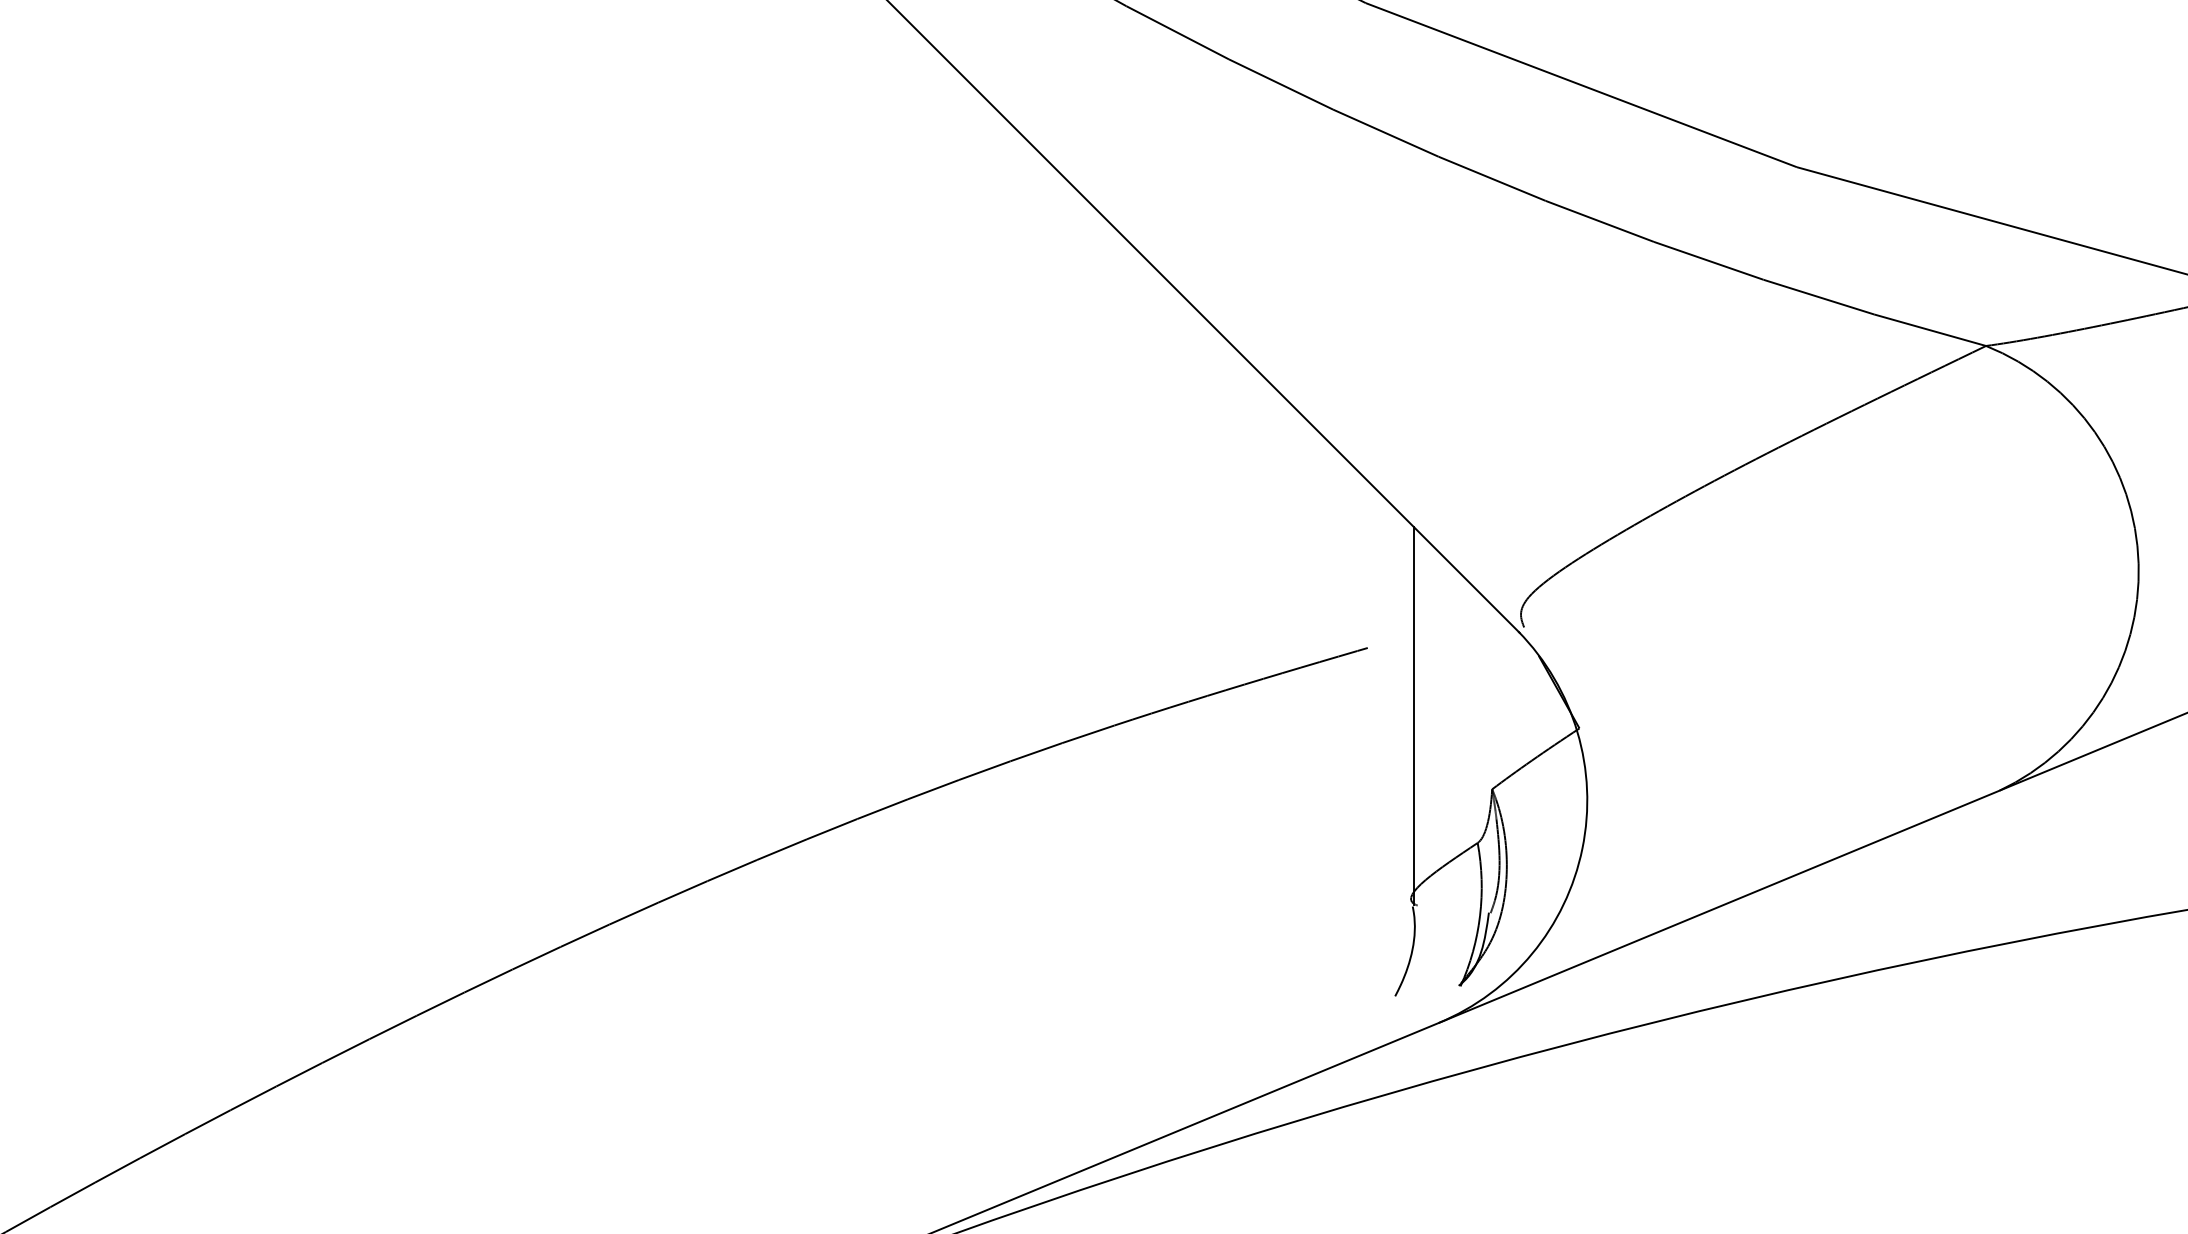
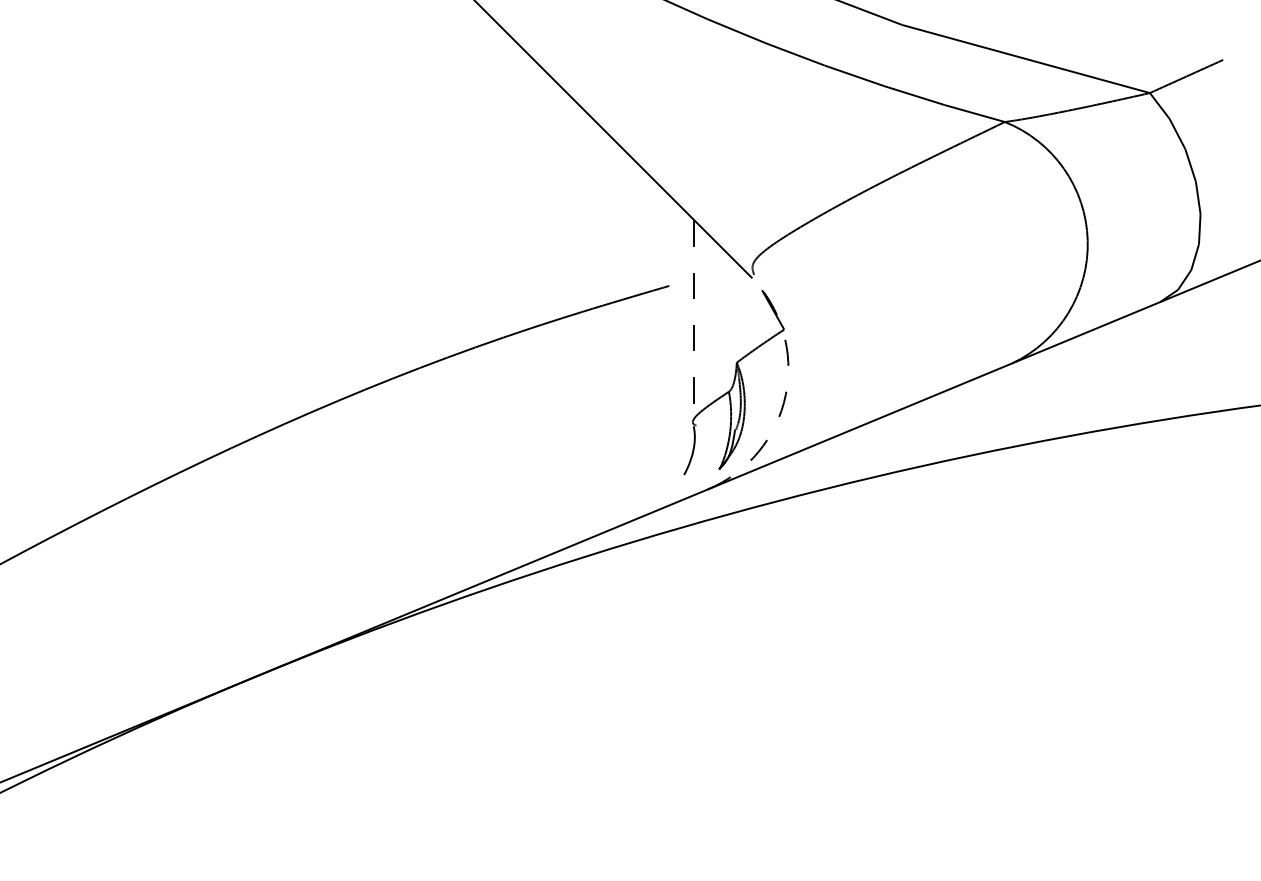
line: (1414, 715) -> (694, 322), solid -> dashed
arc: (1581, 848) -> (785, 394), solid -> dashed

